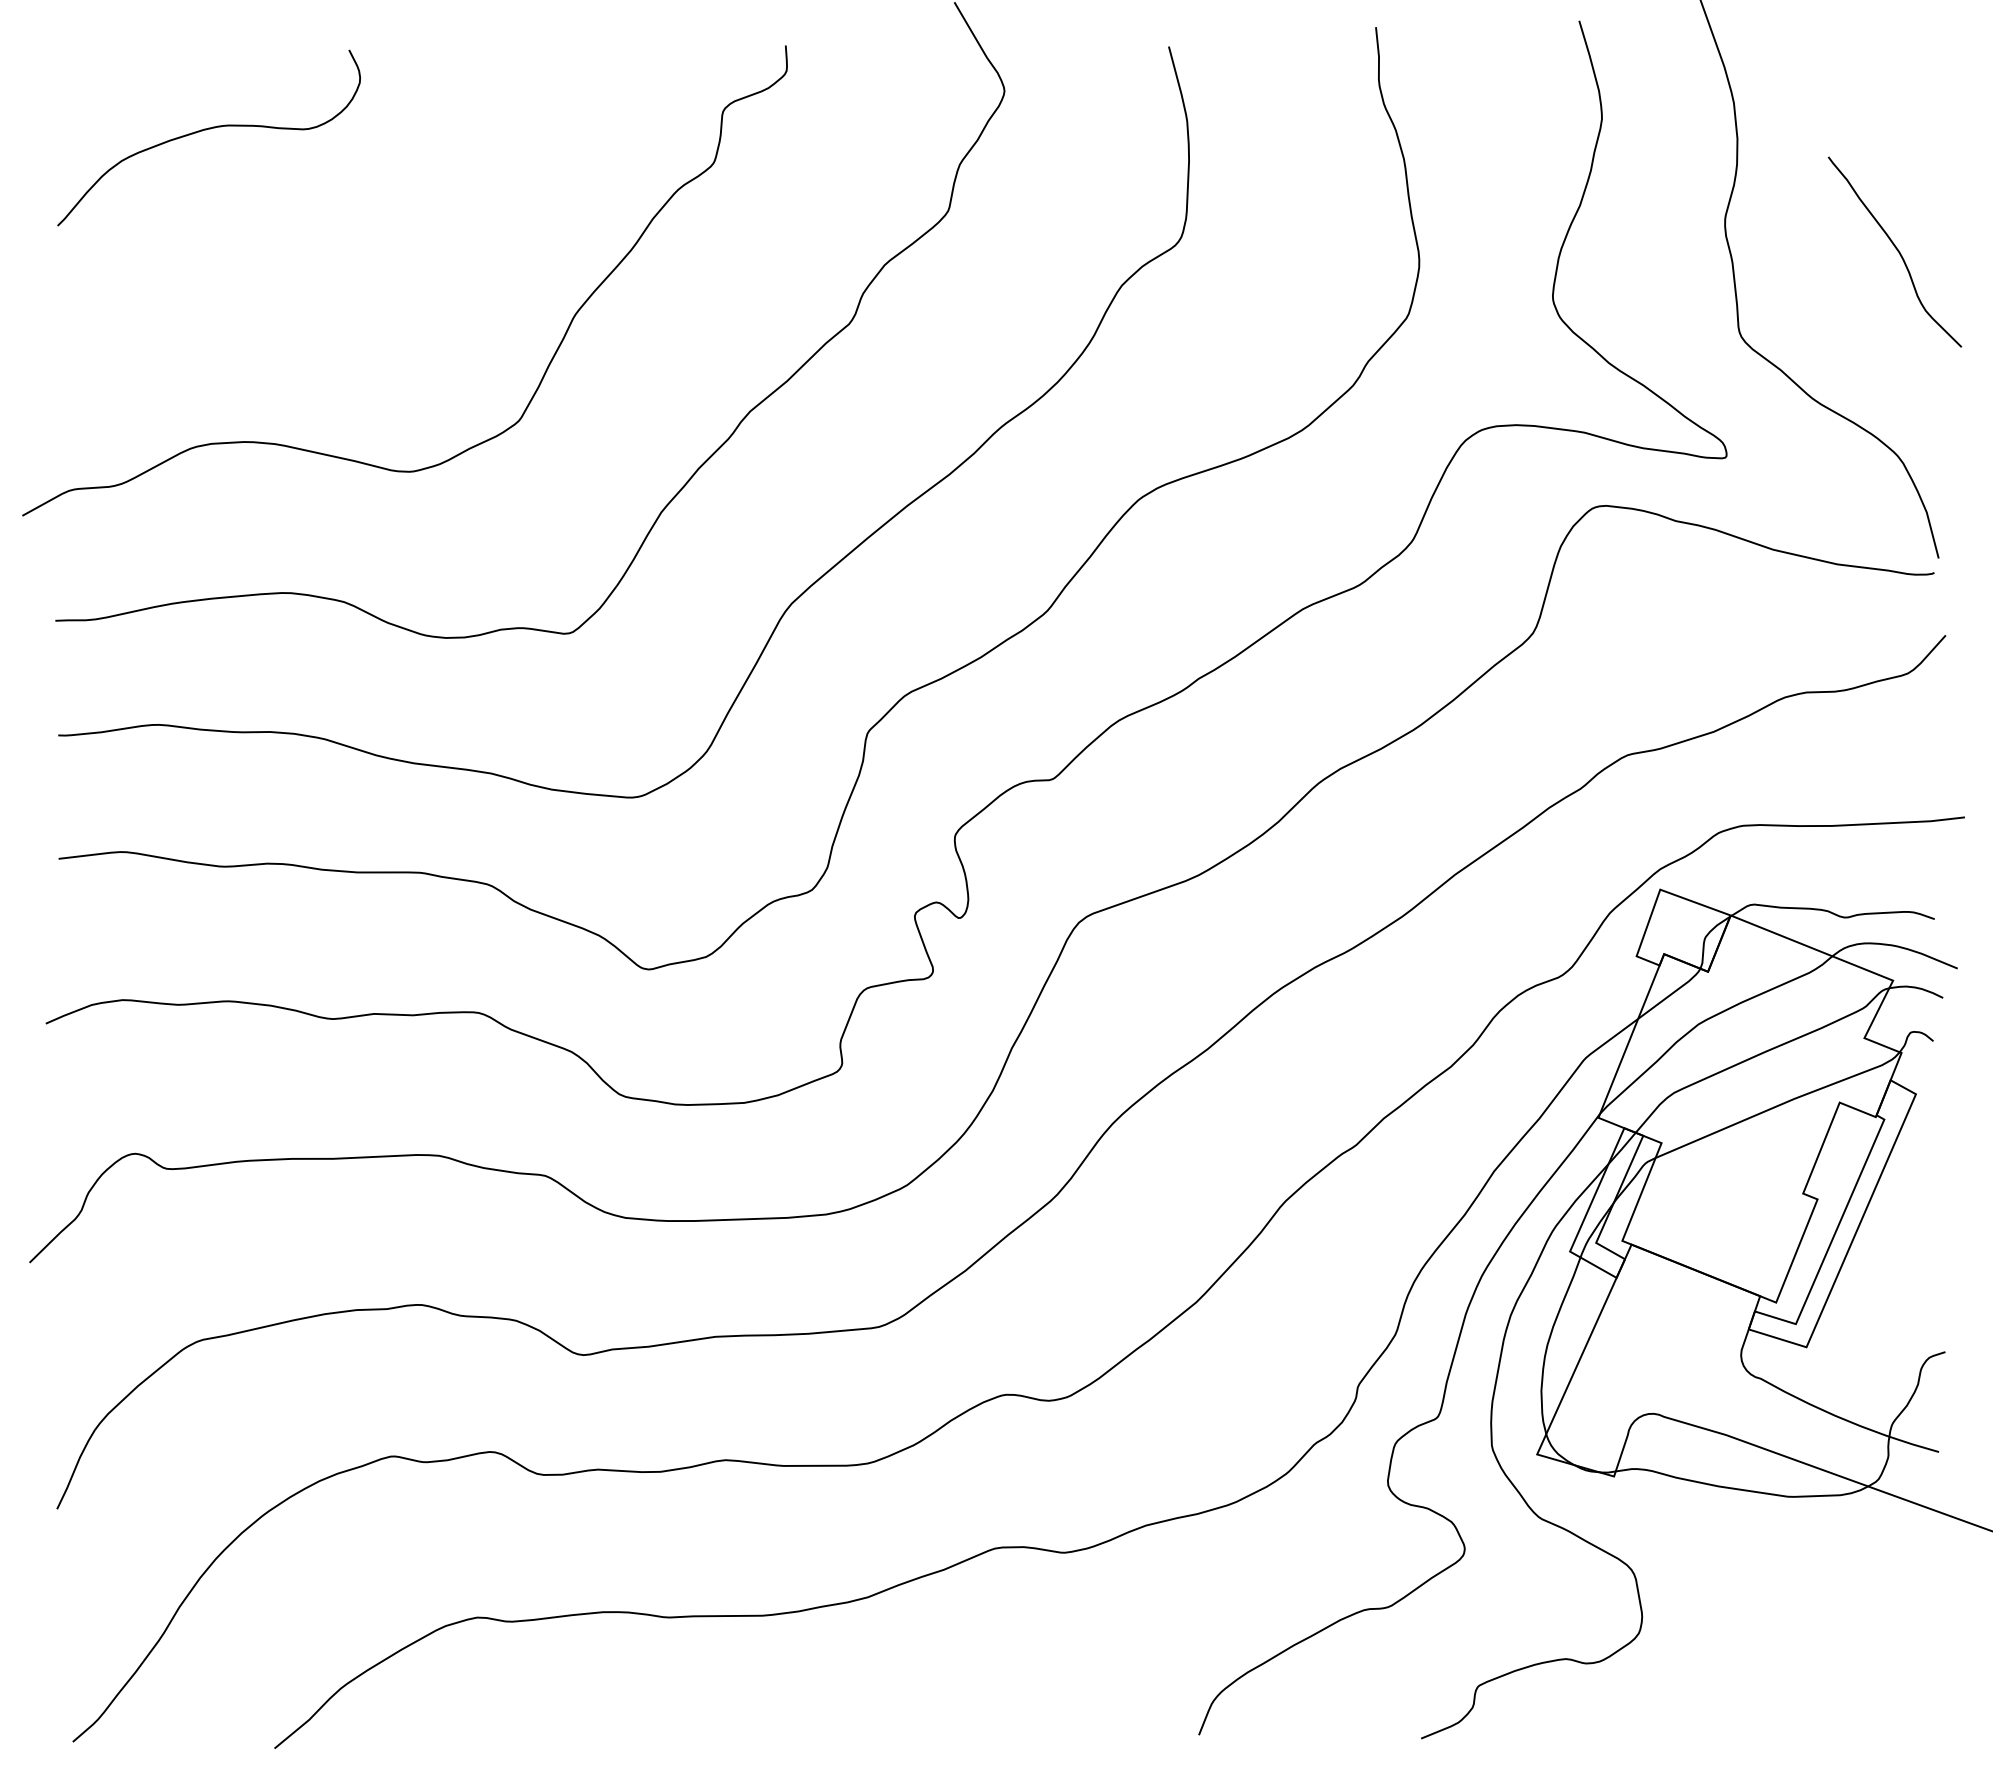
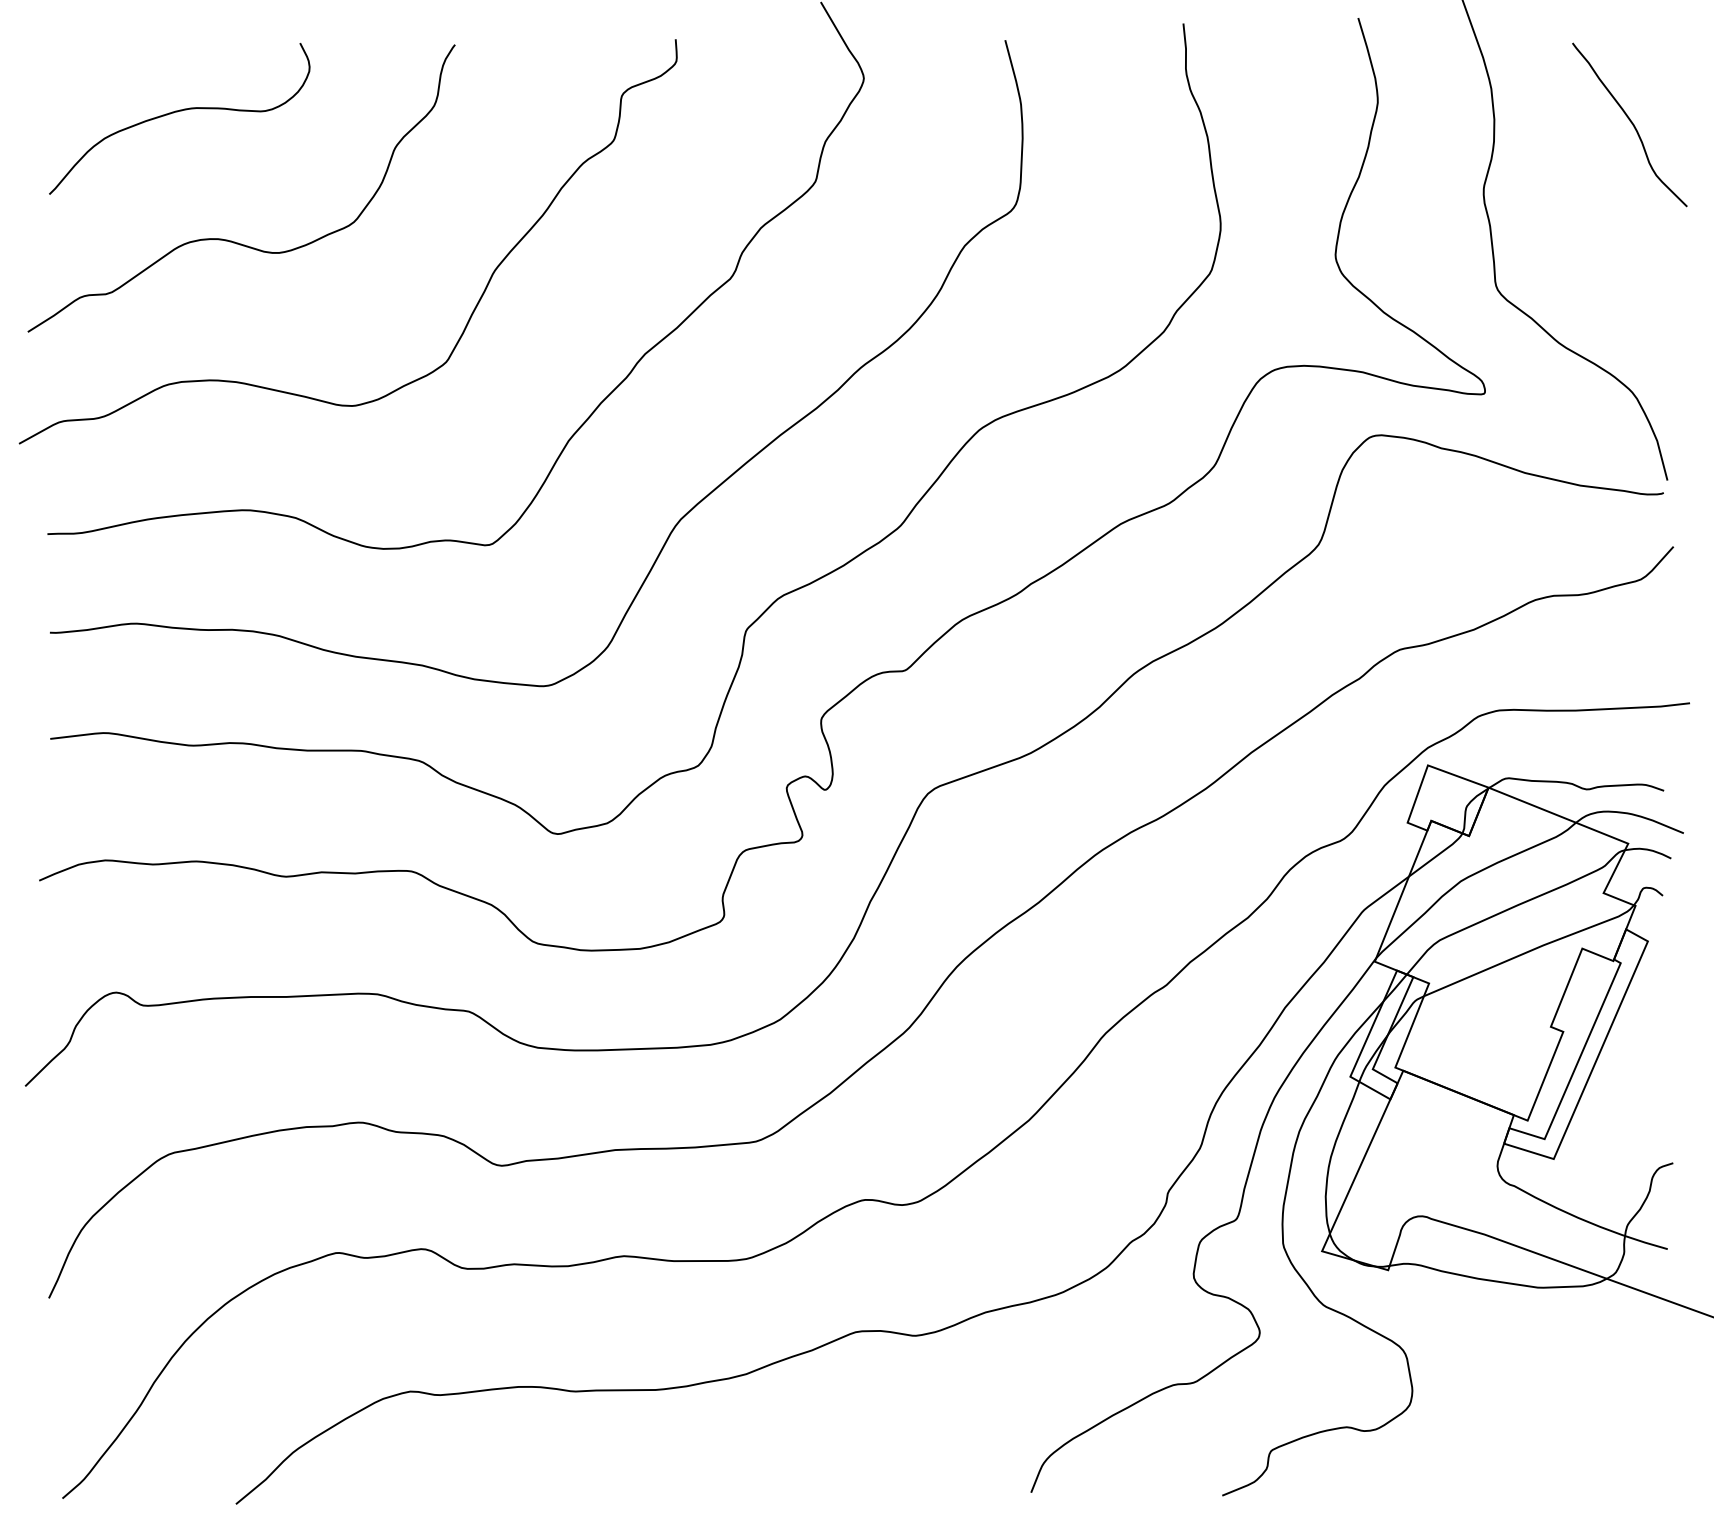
curve: (1896, 250) -> (1631, 123), moved
curve: (265, 278) -> (228, 239), added

